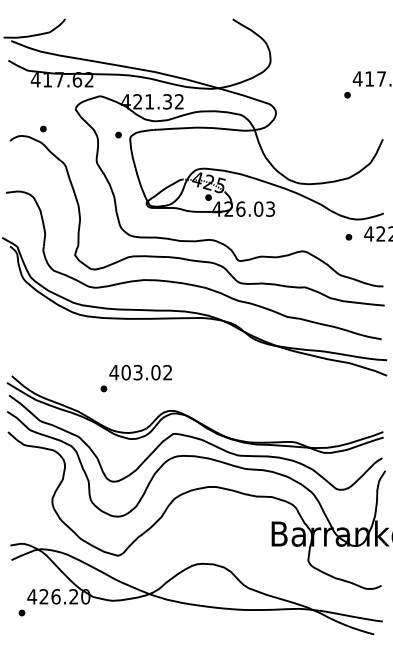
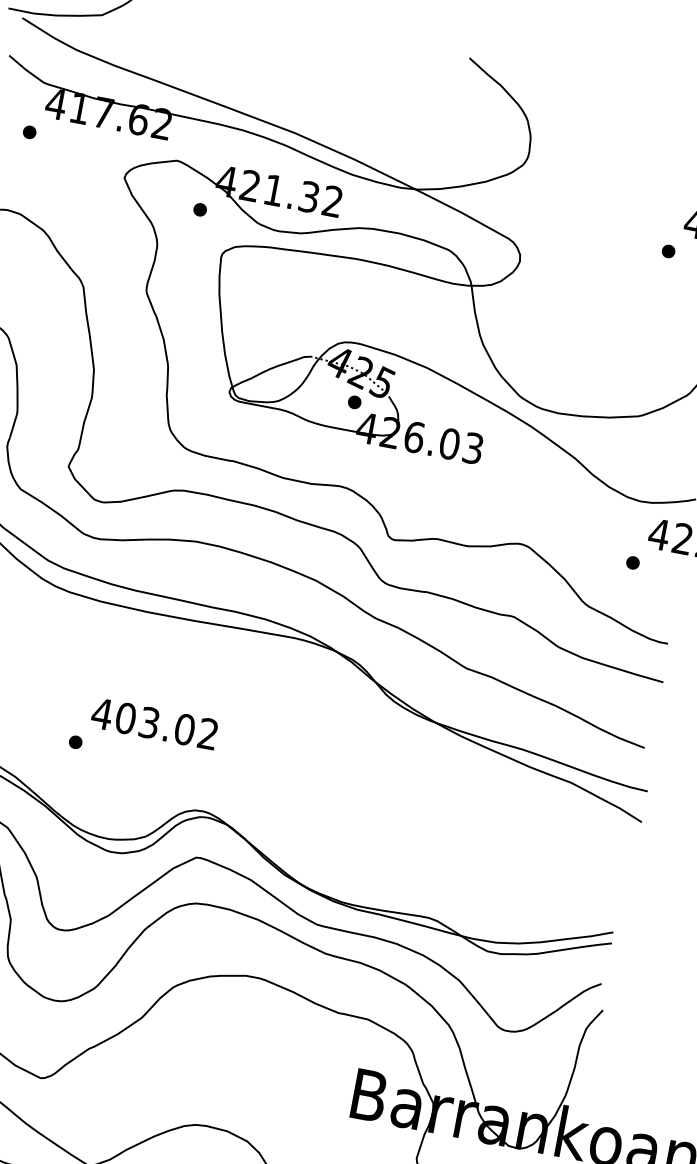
part: (43, 128) -> (30, 131), moved
part: (118, 134) -> (200, 208), moved
part: (348, 237) -> (632, 563), moved

